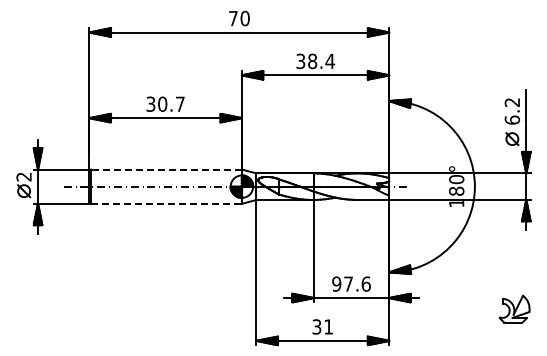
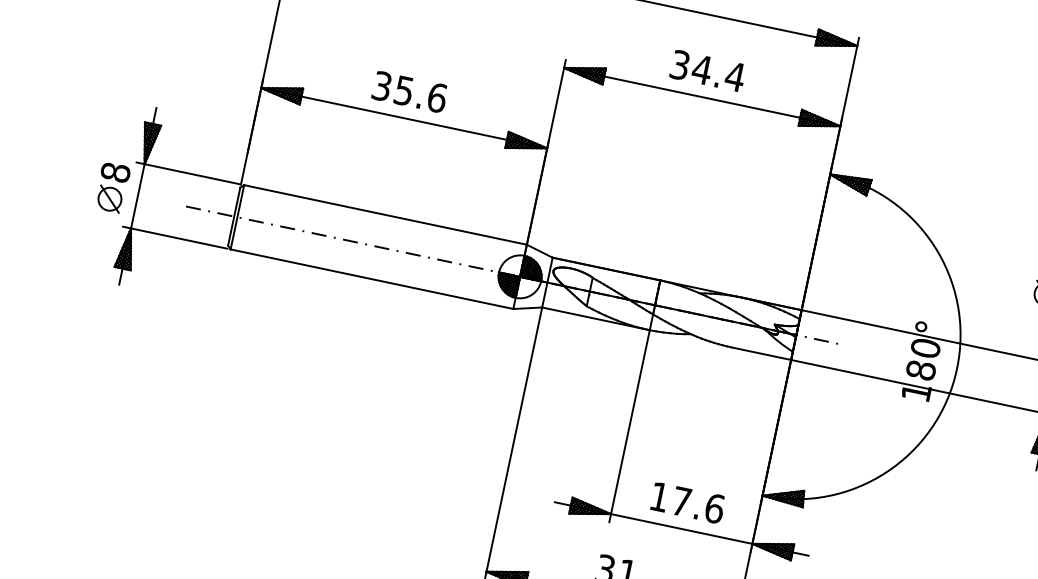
text: (312, 61) -> (701, 69), 38.4 -> 34.4
text: (171, 103) -> (420, 93), 30.7 -> 35.6
line: (166, 169) -> (385, 214), dashed -> solid
text: (23, 176) -> (114, 171), 2 -> 8
line: (167, 203) -> (373, 278), dashed -> solid
text: (336, 283) -> (659, 495), 97.6 -> 17.6

